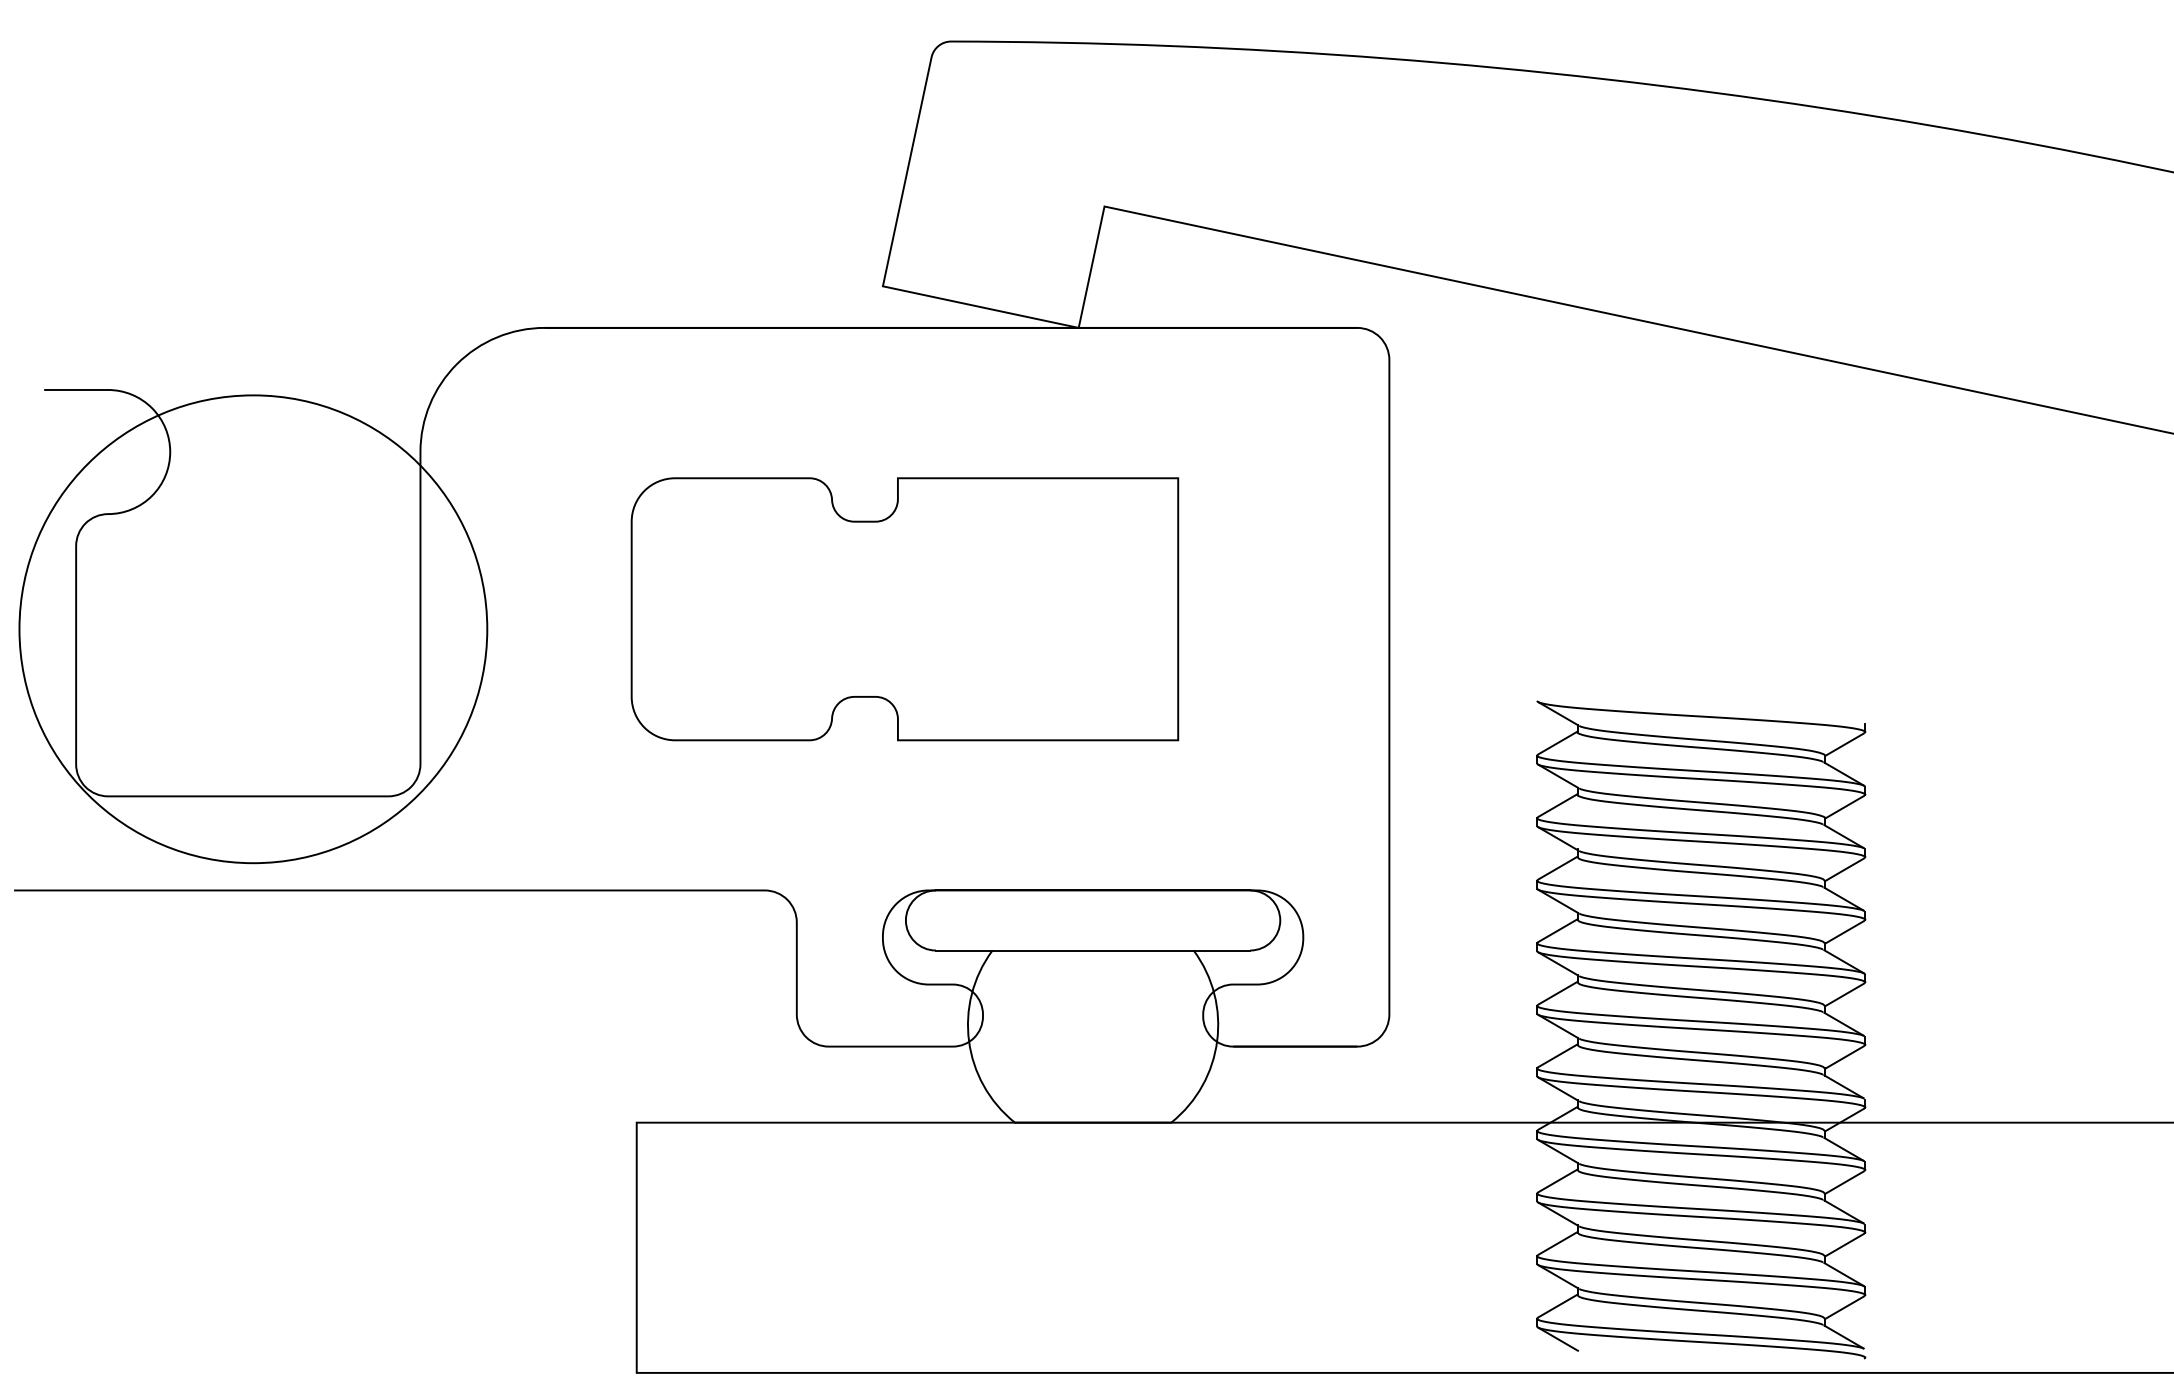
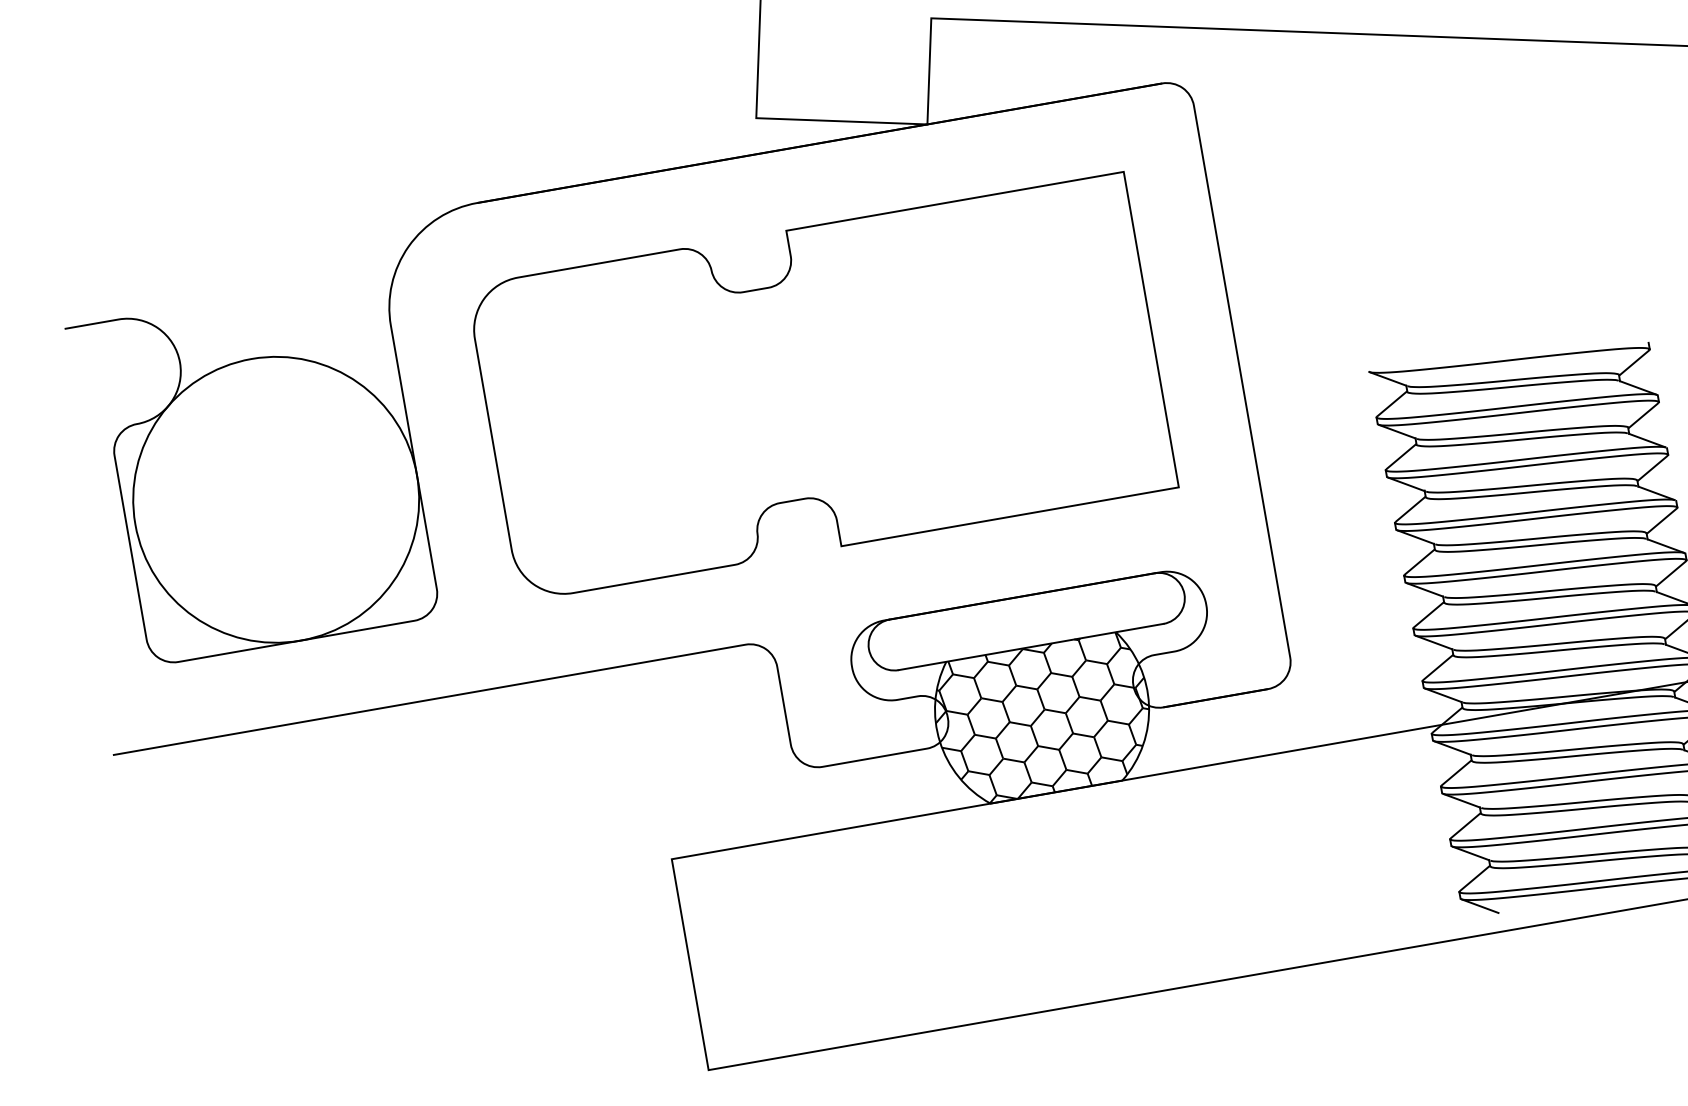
part: (904, 609) -> (822, 387), size x1.43
circle: (253, 629) -> (276, 499), size x0.71
hatch: (1092, 1036) -> (1043, 719), added

